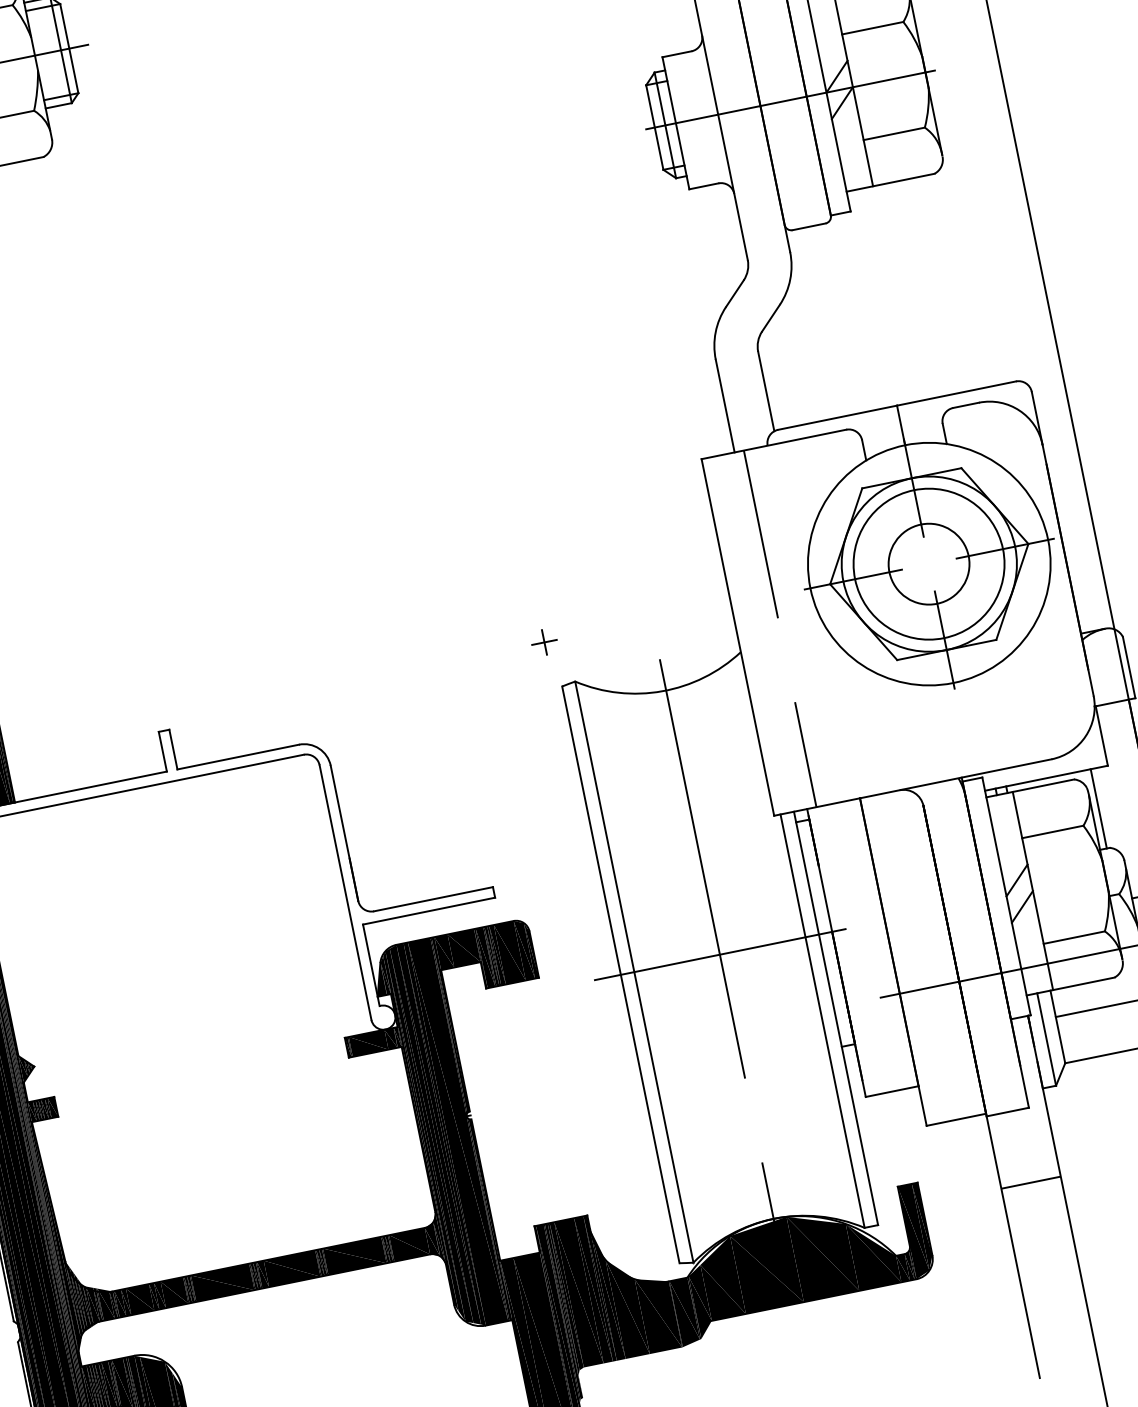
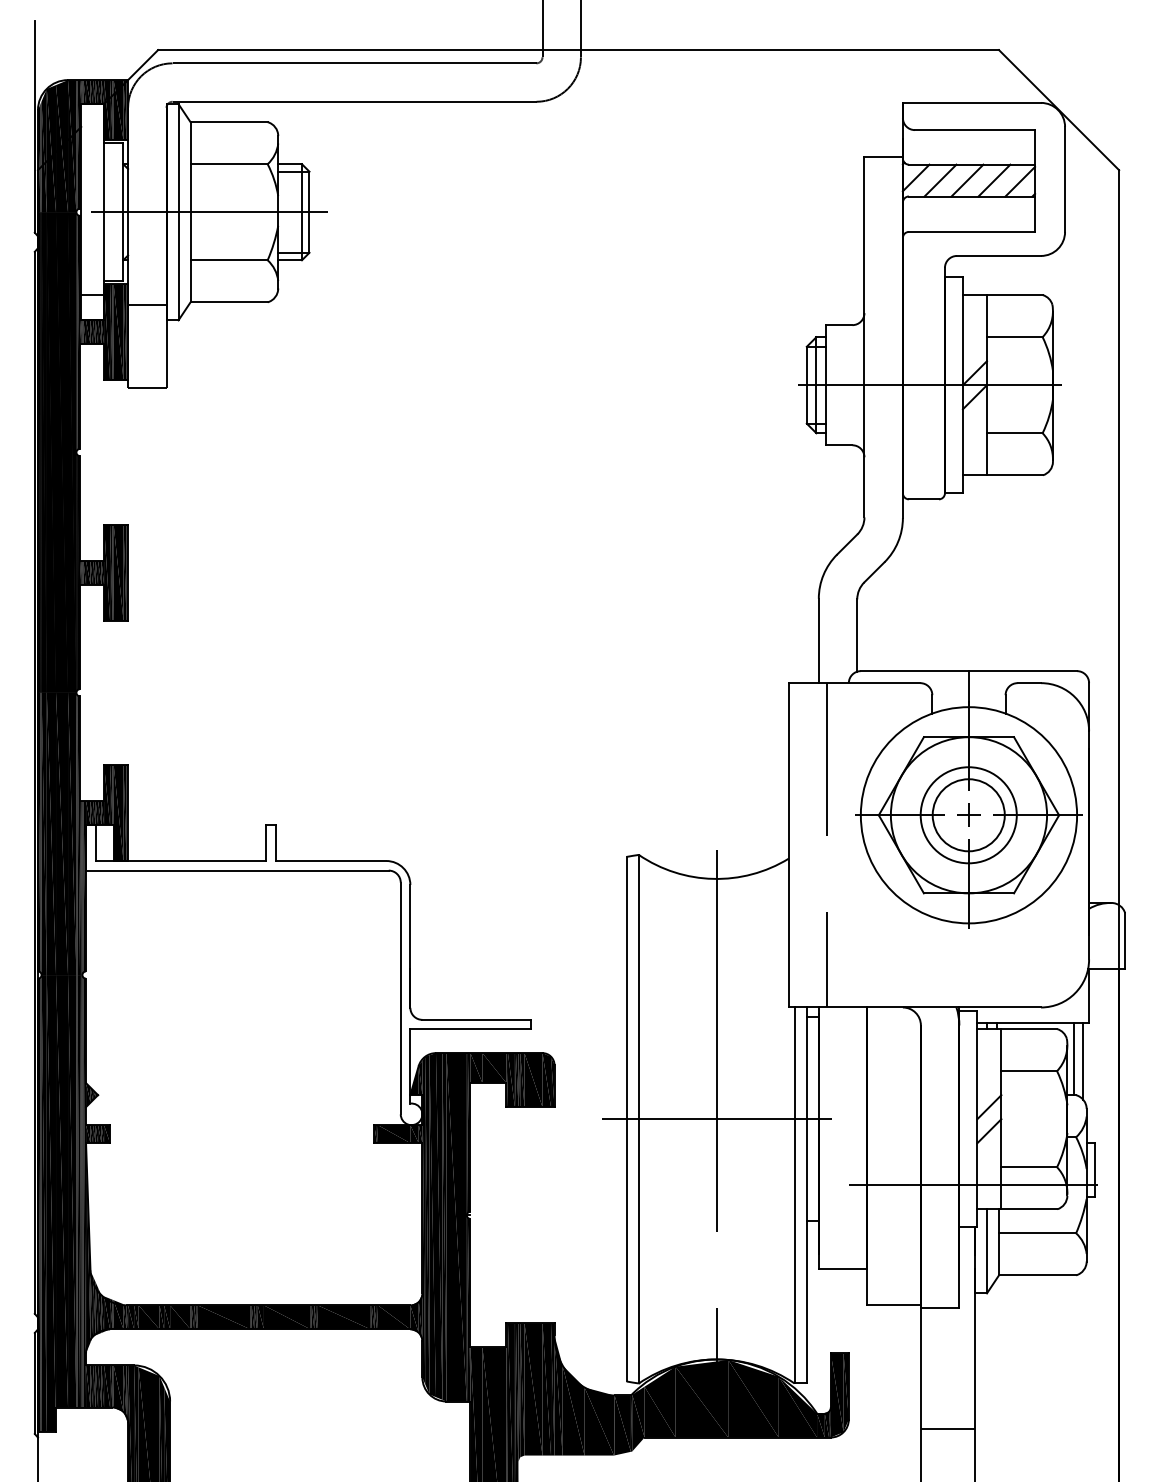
circle: (928, 564) -> (968, 815), size x0.71
part: (543, 641) -> (968, 814), moved
line: (1110, 809) -> (1083, 1061), added
line: (1030, 1182) -> (947, 1428), moved

